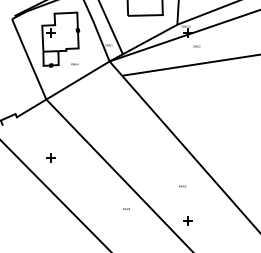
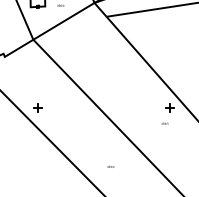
part: (50, 157) -> (37, 107), moved
text: (125, 208) -> (109, 166), moved
part: (187, 220) -> (169, 107), moved

